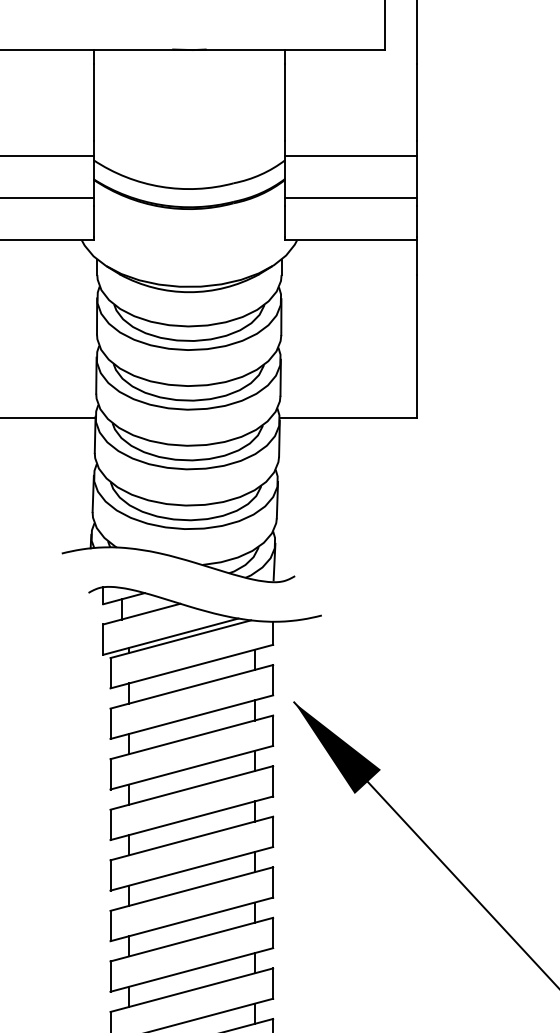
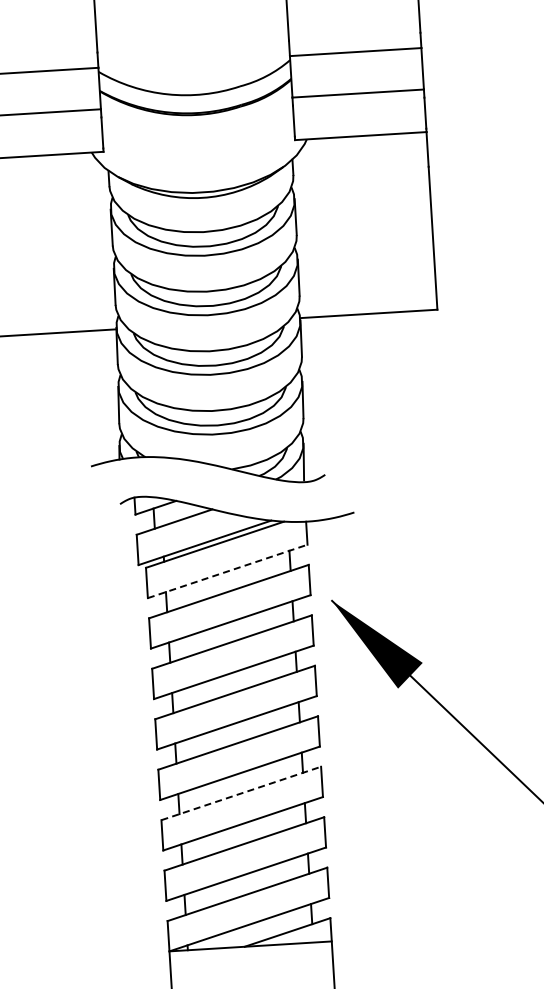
line: (192, 666) -> (228, 571), solid -> dashed
line: (192, 888) -> (241, 792), solid -> dashed

